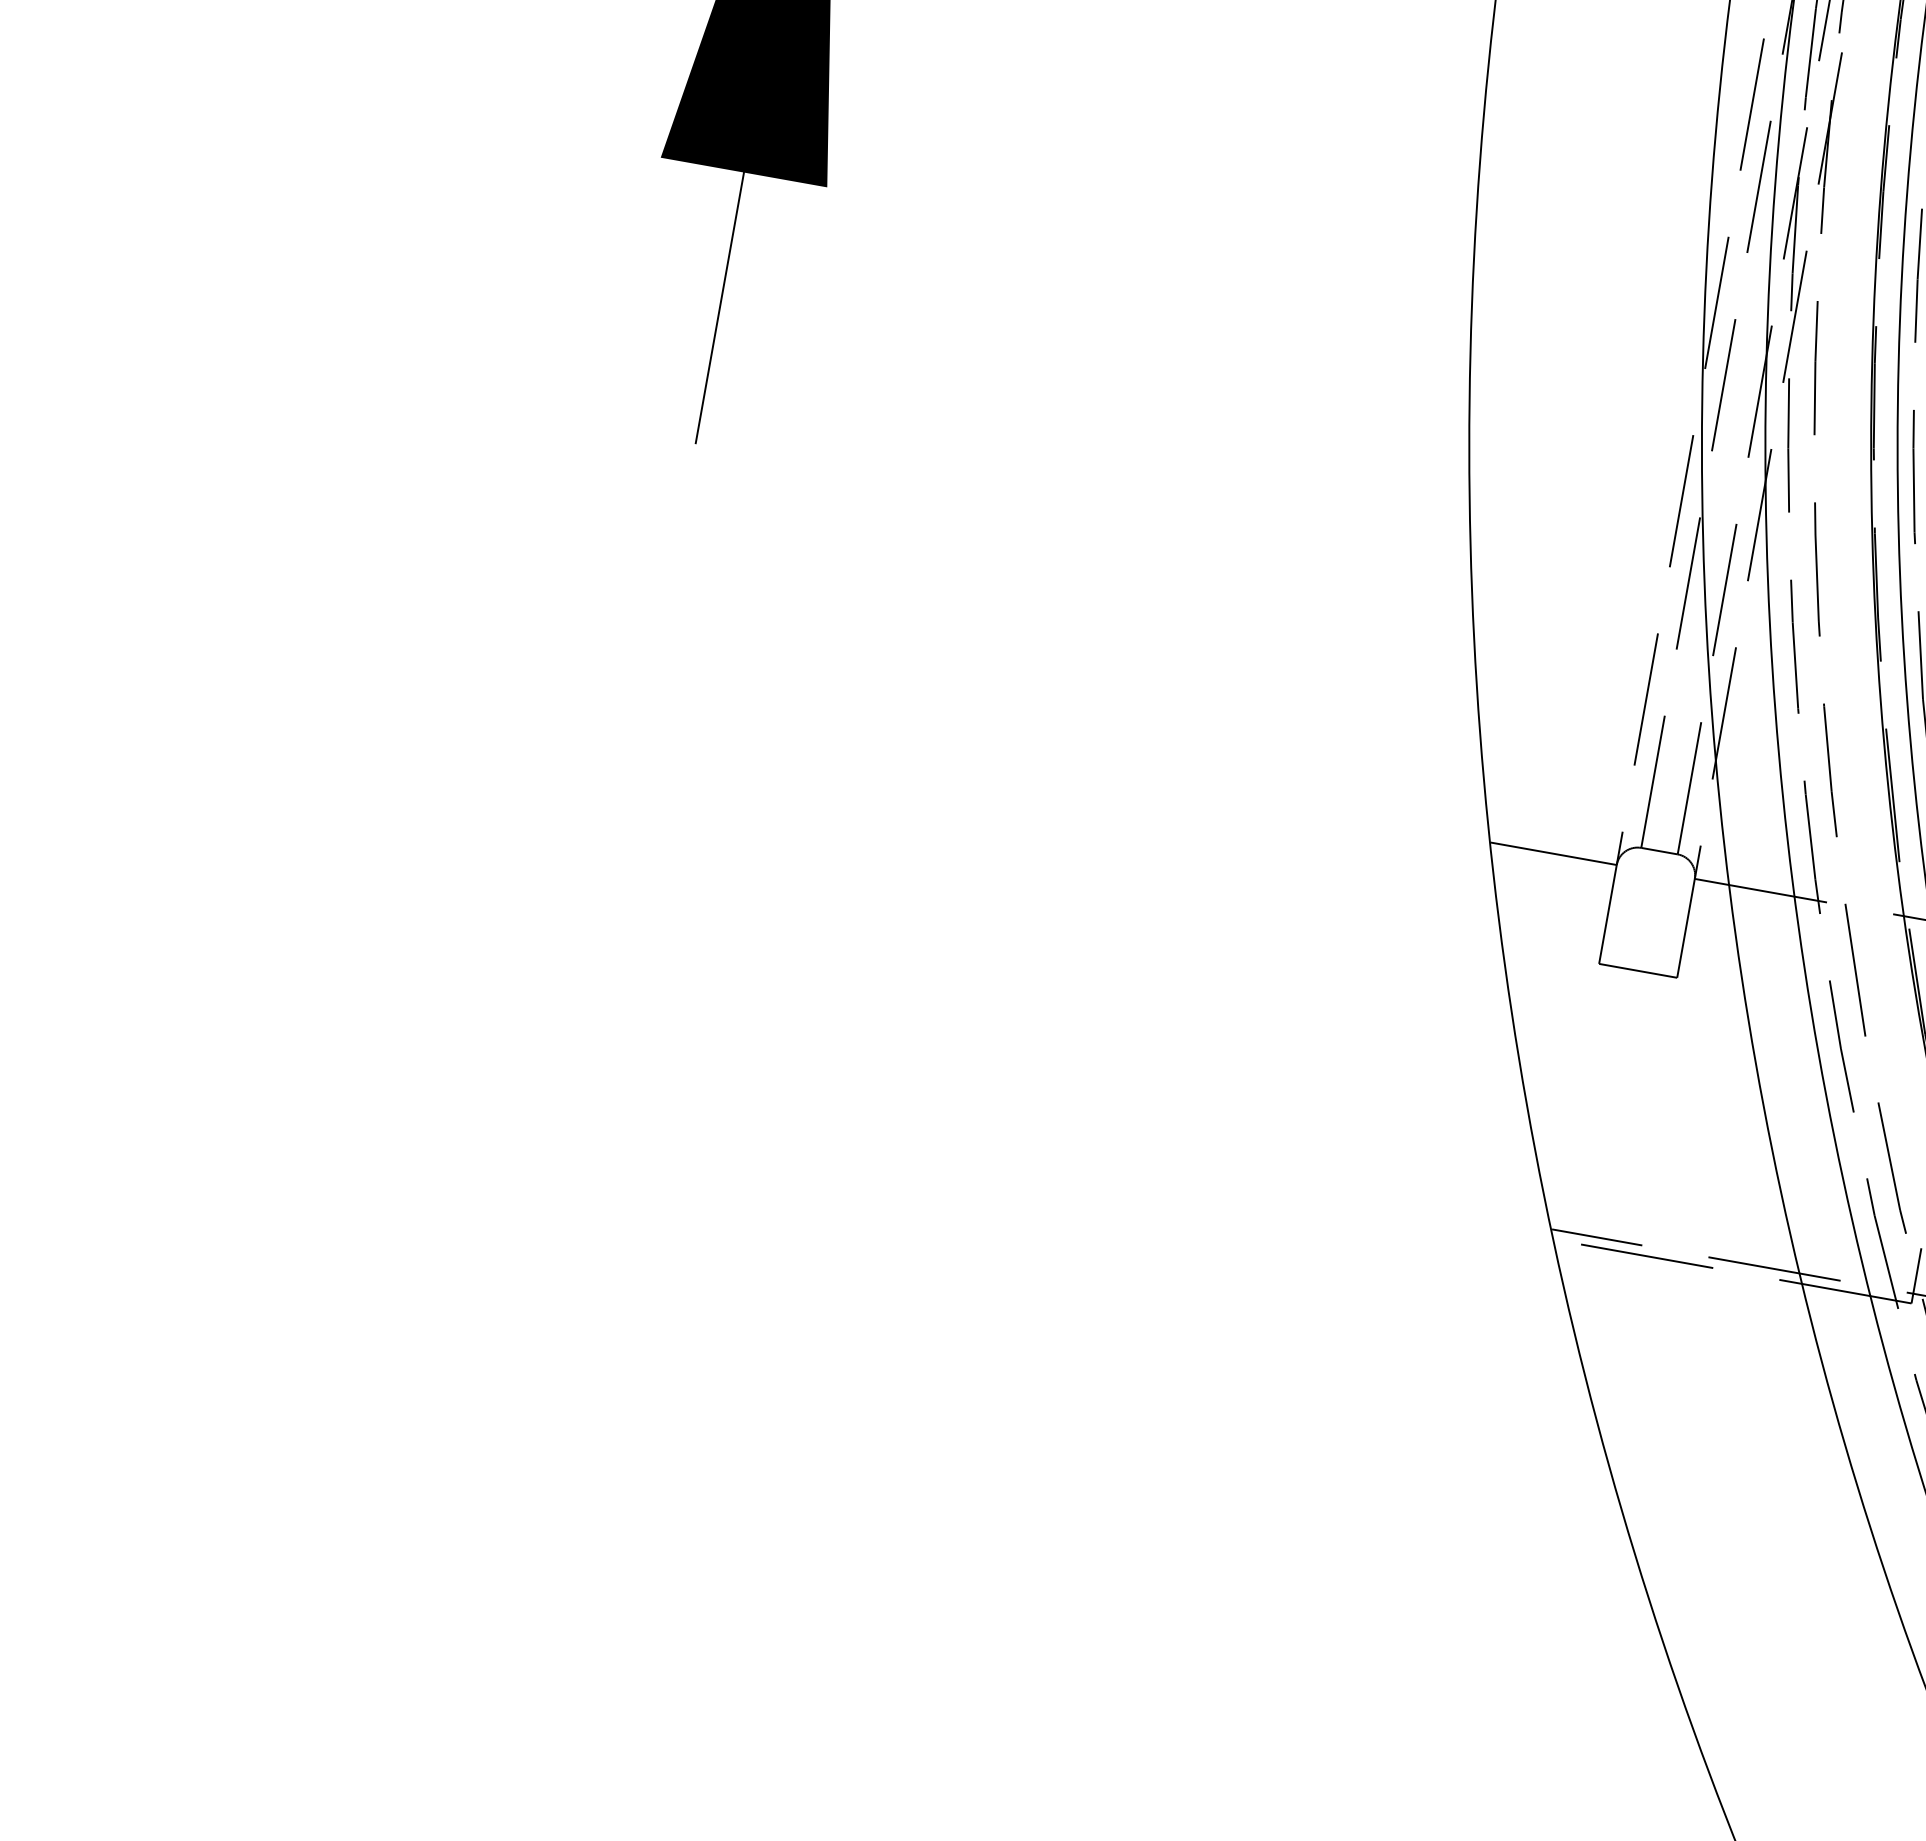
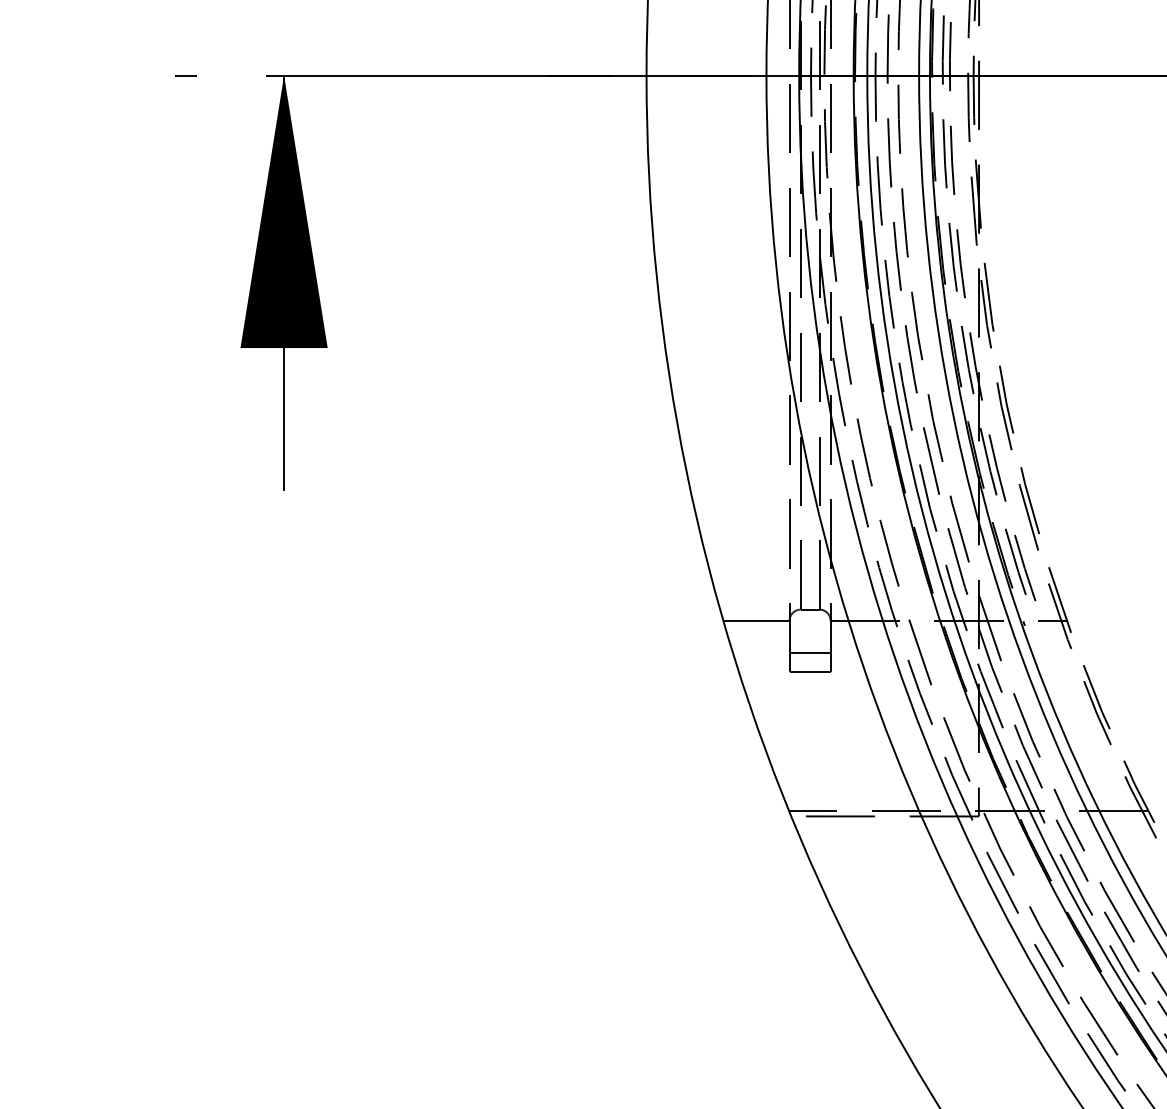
line: (1643, 934) -> (809, 653), added

